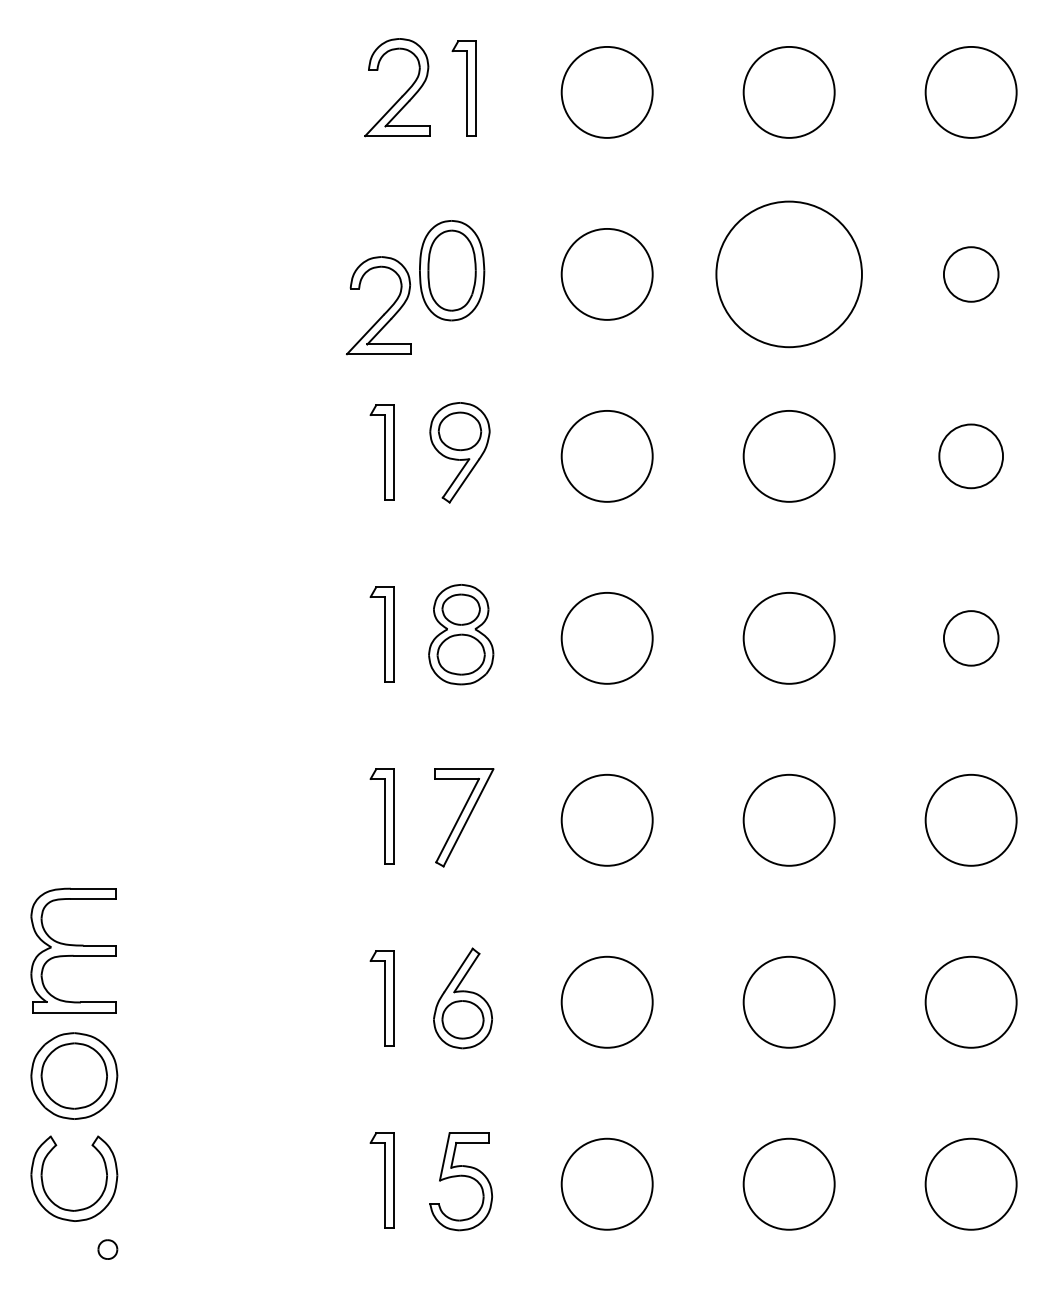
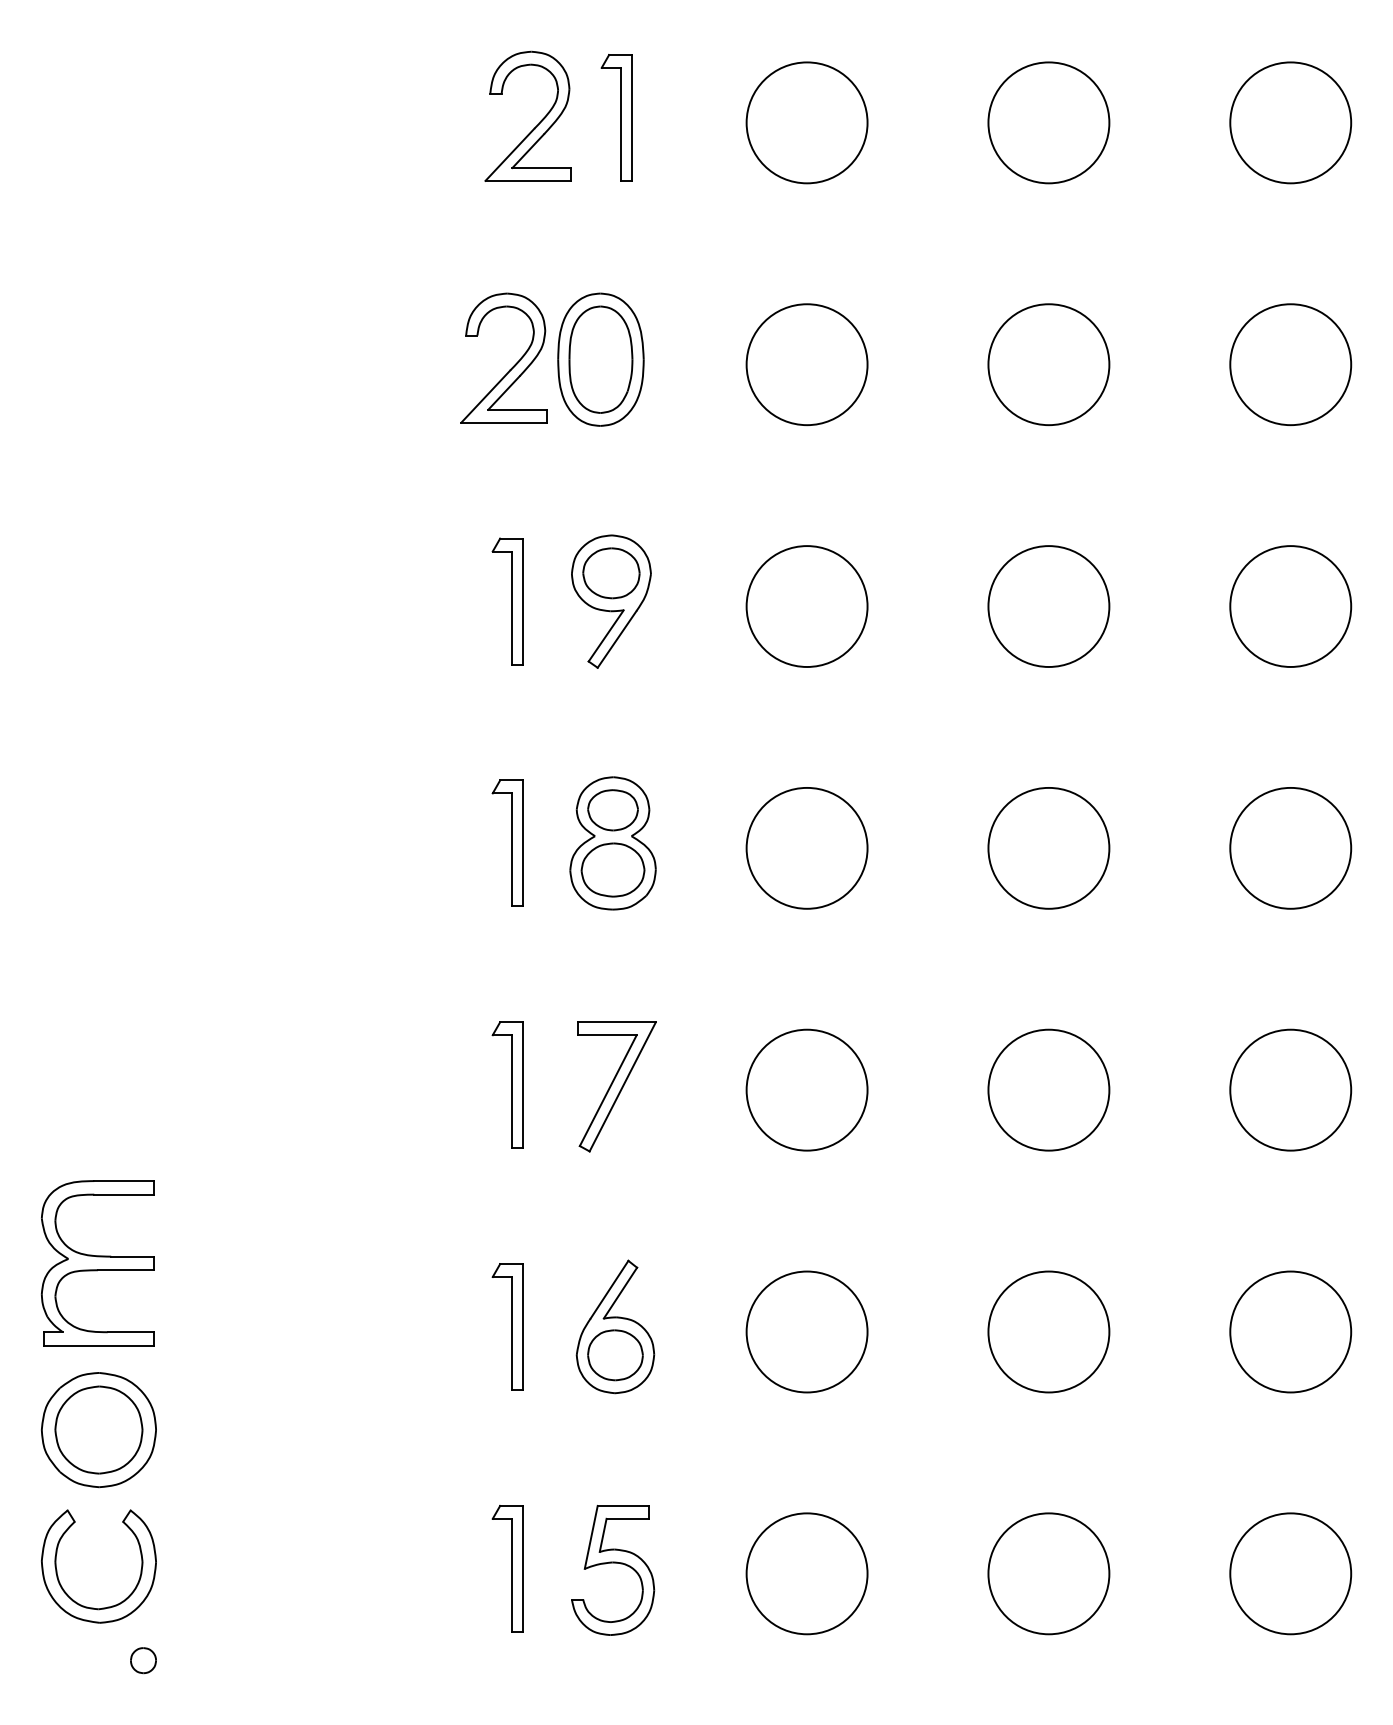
circle: (788, 274) -> (1048, 364), size x0.62
circle: (970, 274) -> (1290, 364), size x1.67
part: (385, 311) -> (512, 366), moved
circle: (970, 456) -> (1290, 606), size x1.43
circle: (970, 638) -> (1290, 848), size x1.67

